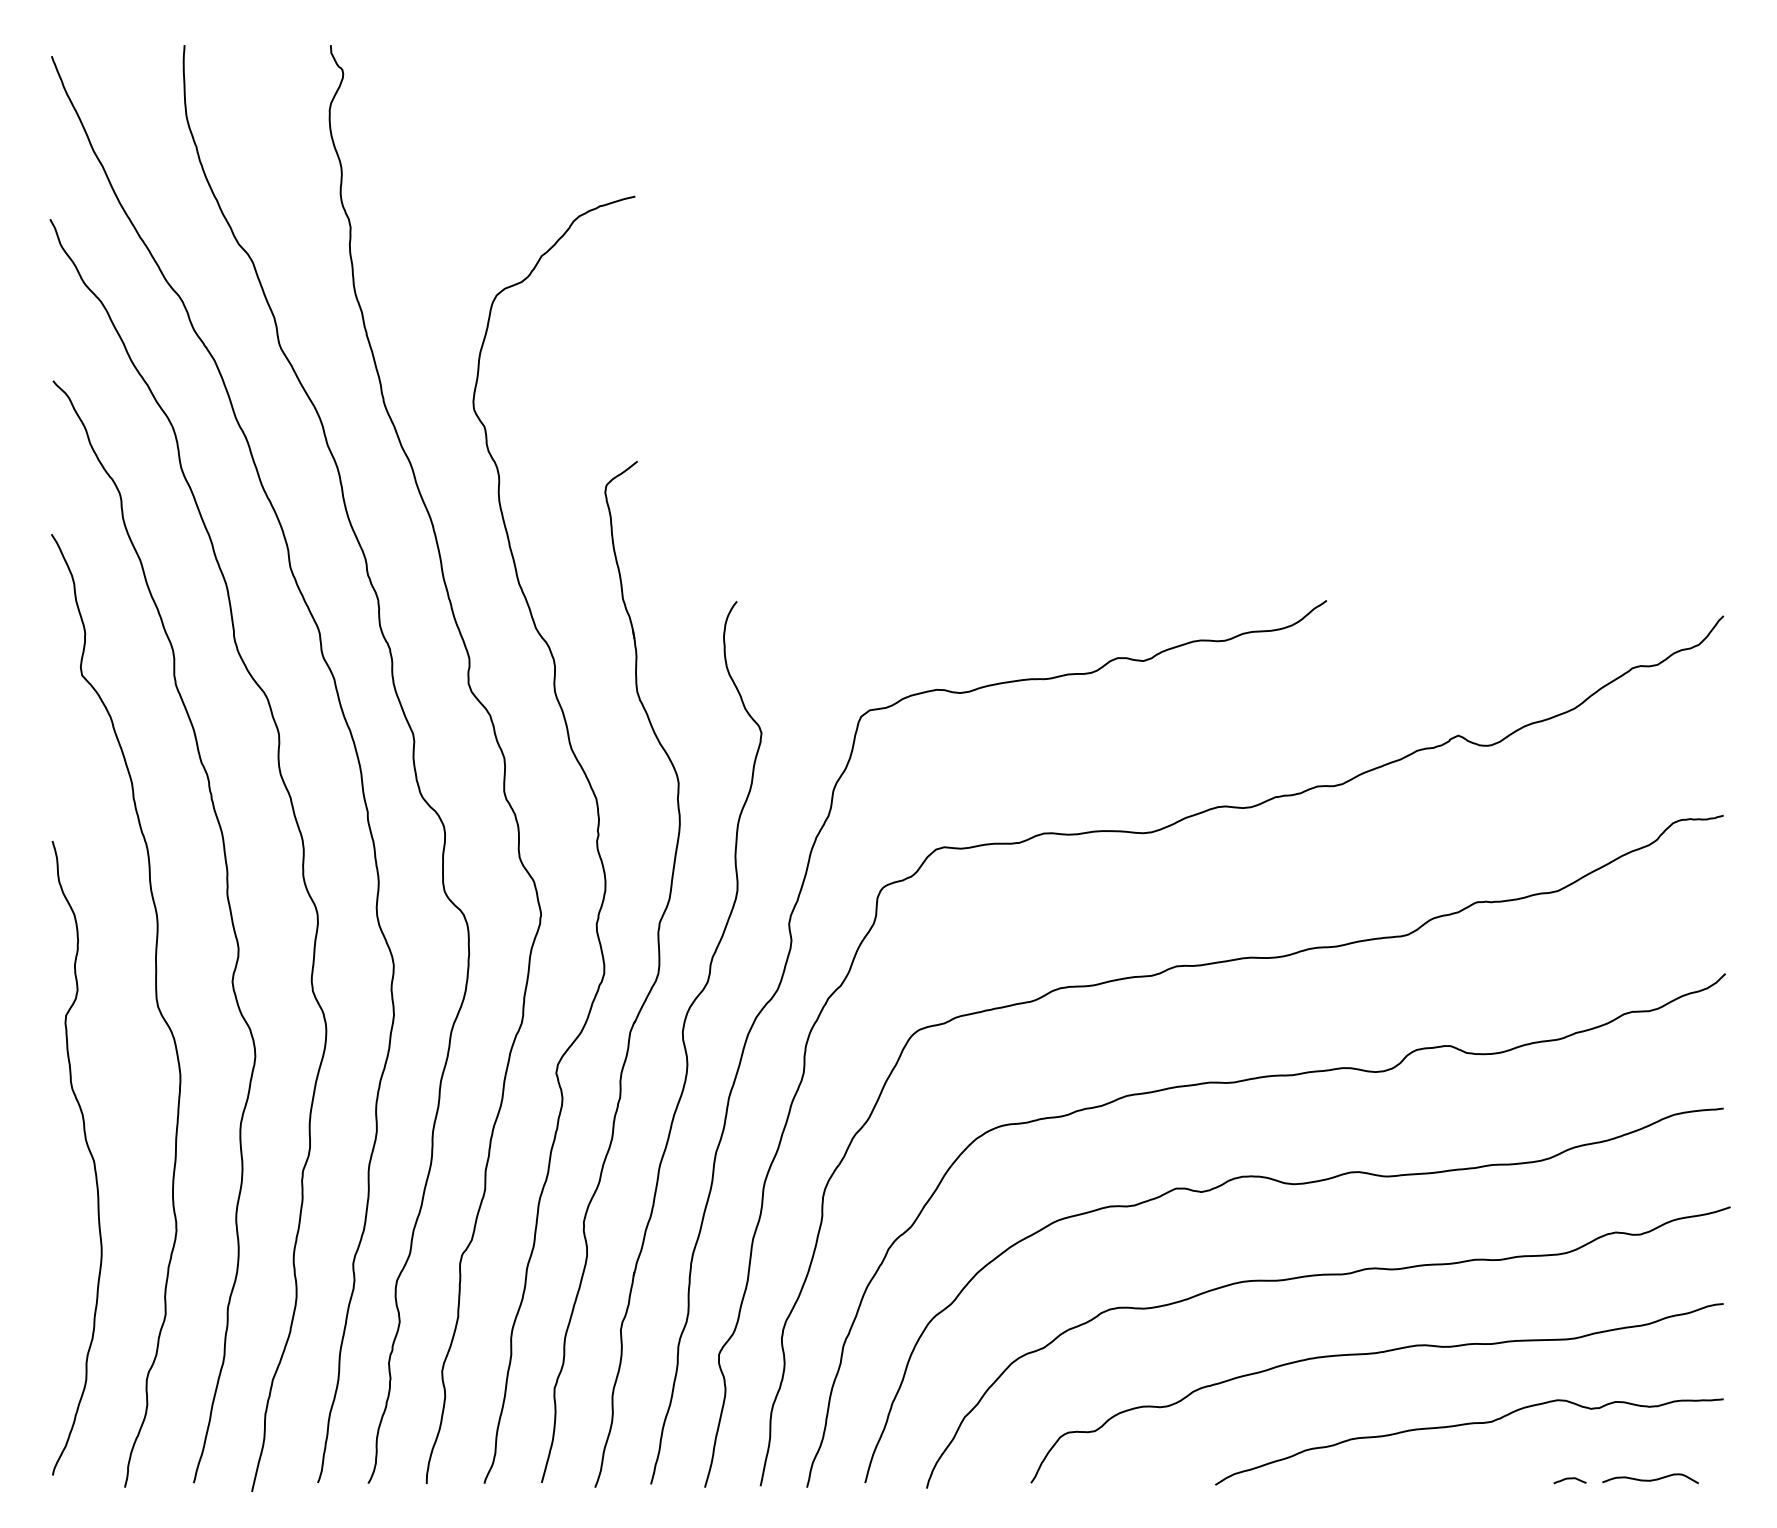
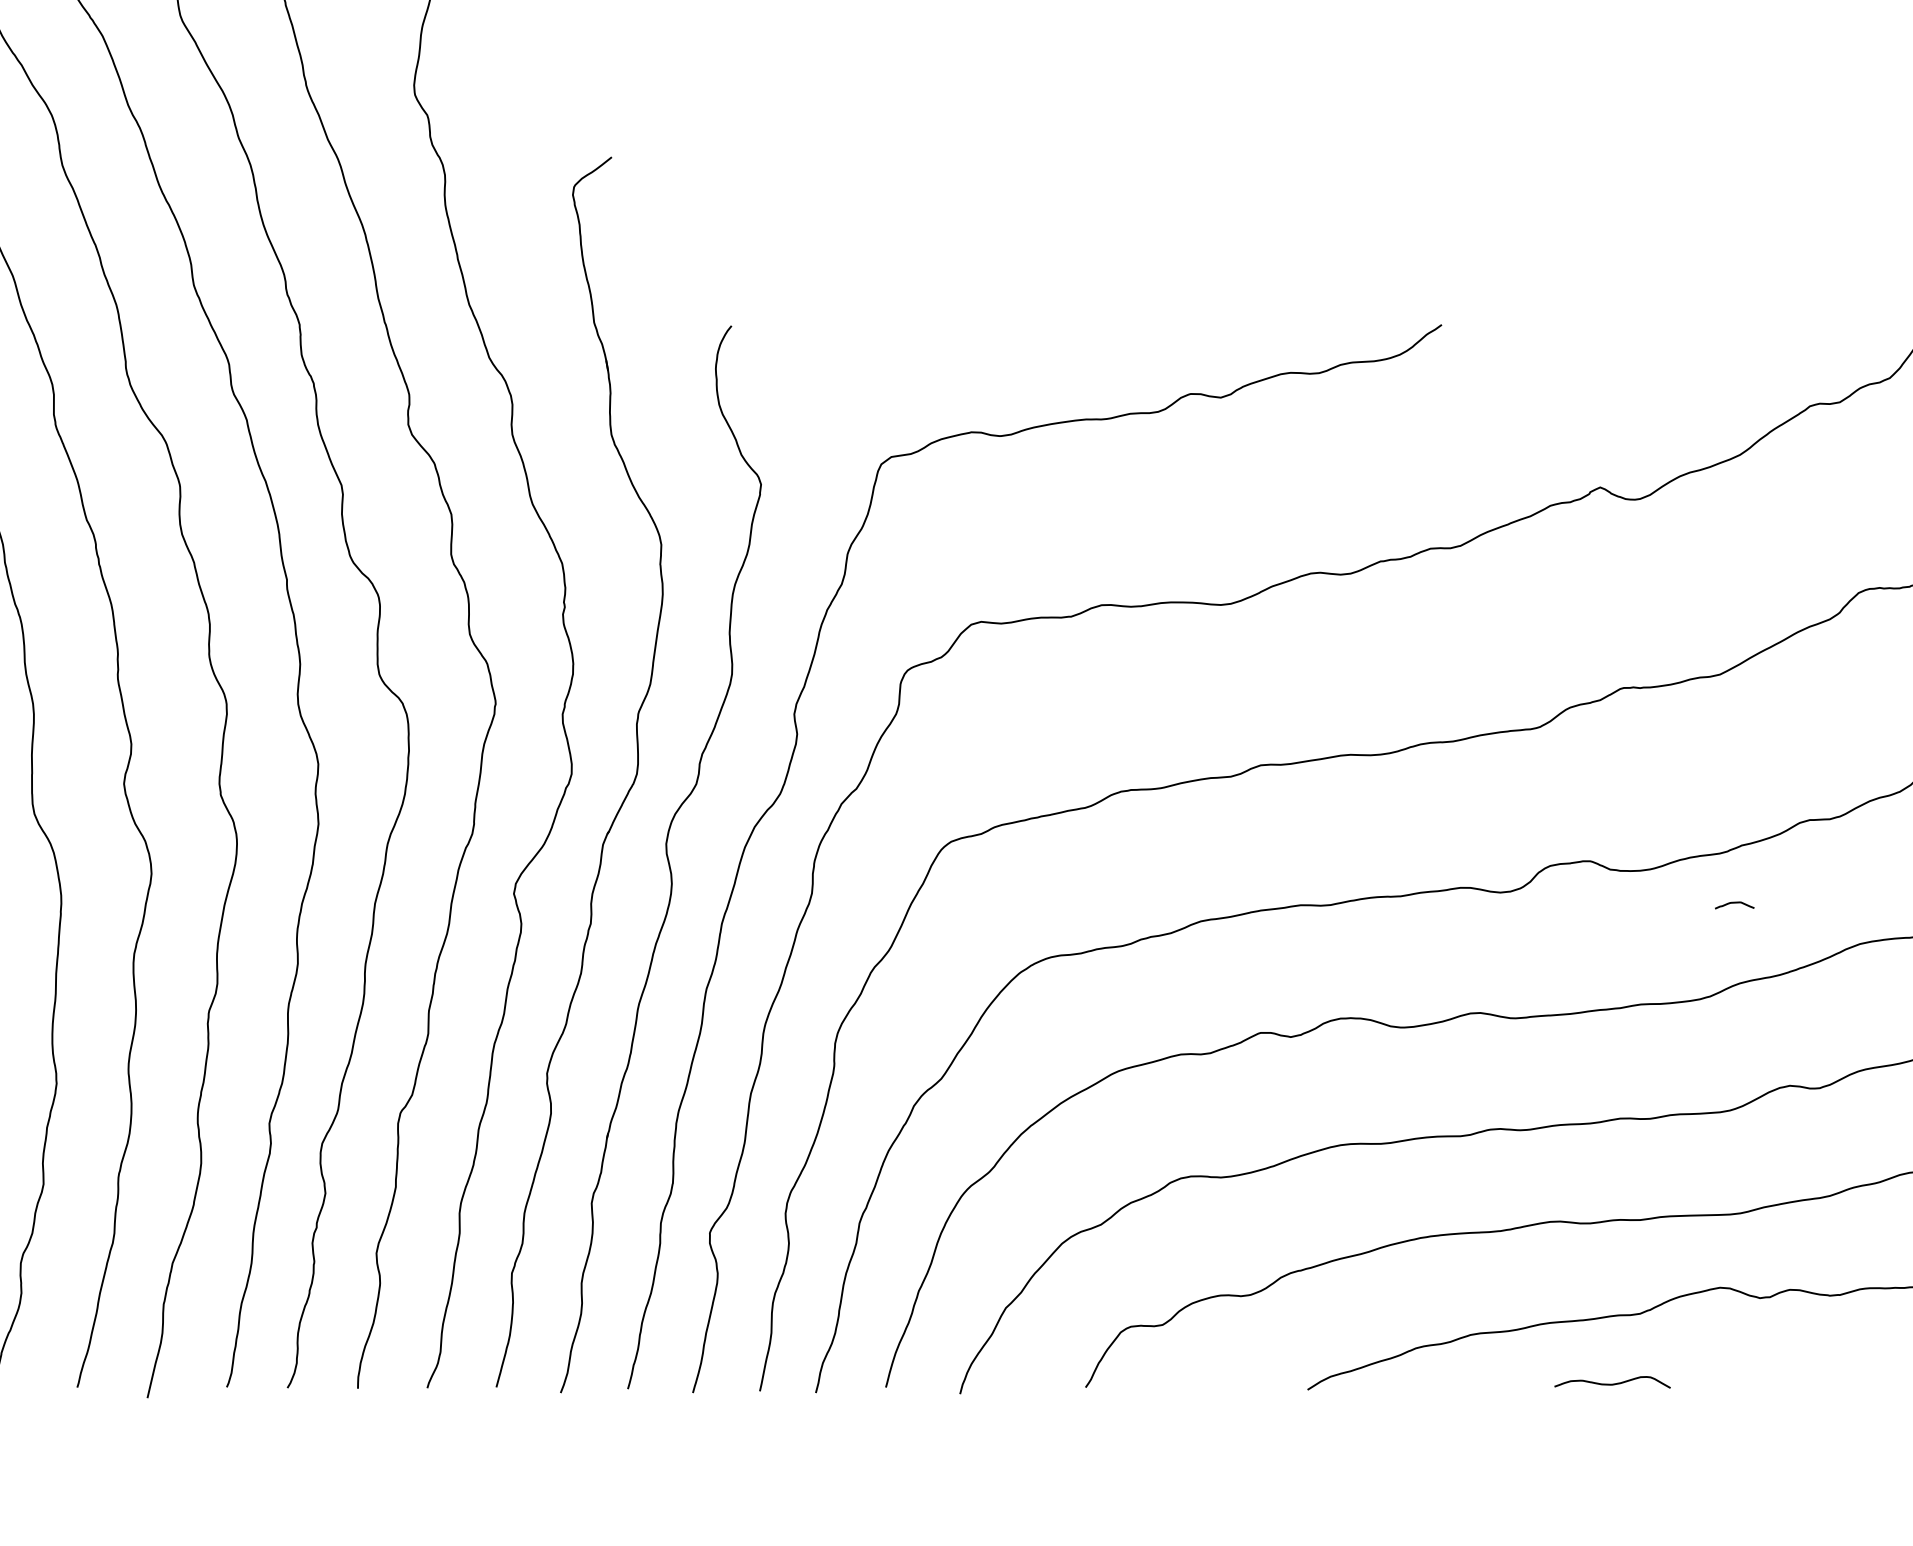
curve: (1569, 1479) -> (1734, 903), moved
curve: (1650, 1479) -> (1612, 1383), moved

